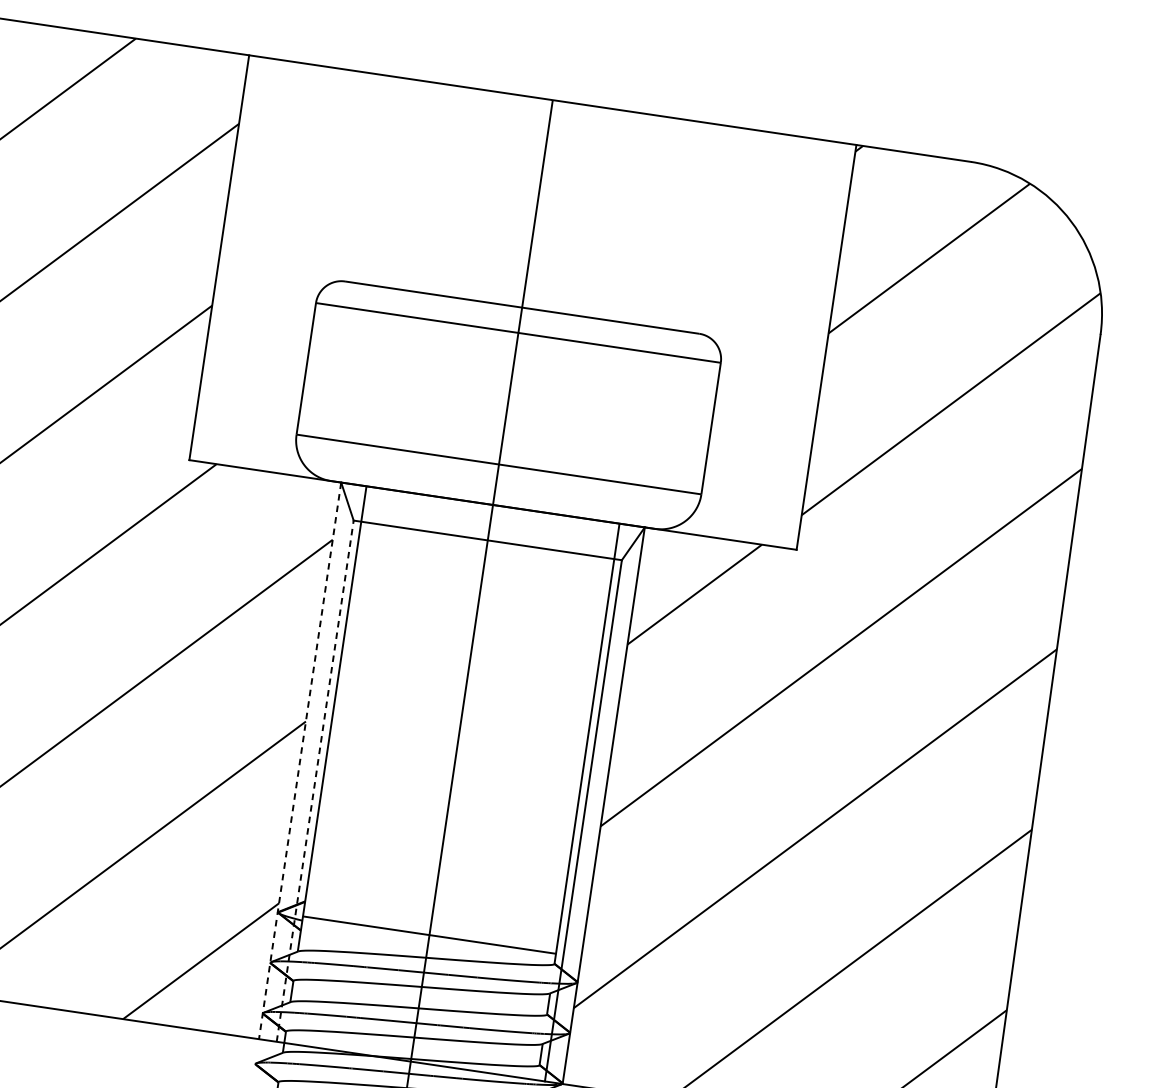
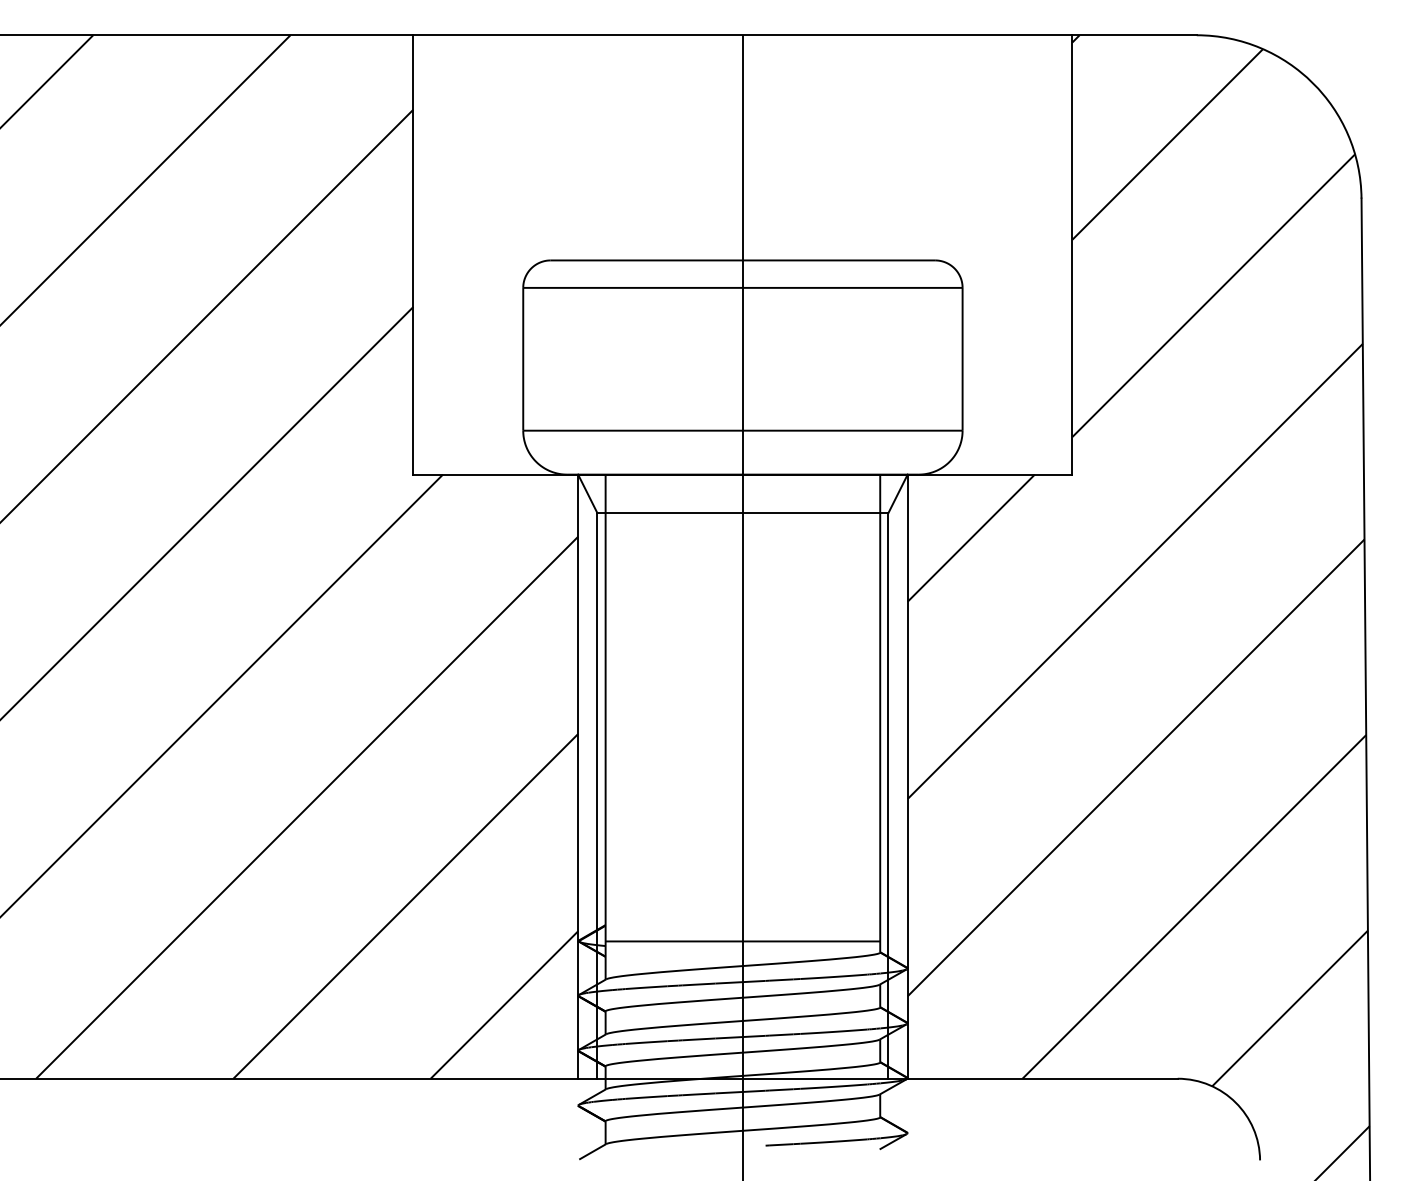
line: (300, 761) -> (578, 777), dashed -> solid
line: (315, 780) -> (597, 795), dashed -> solid

